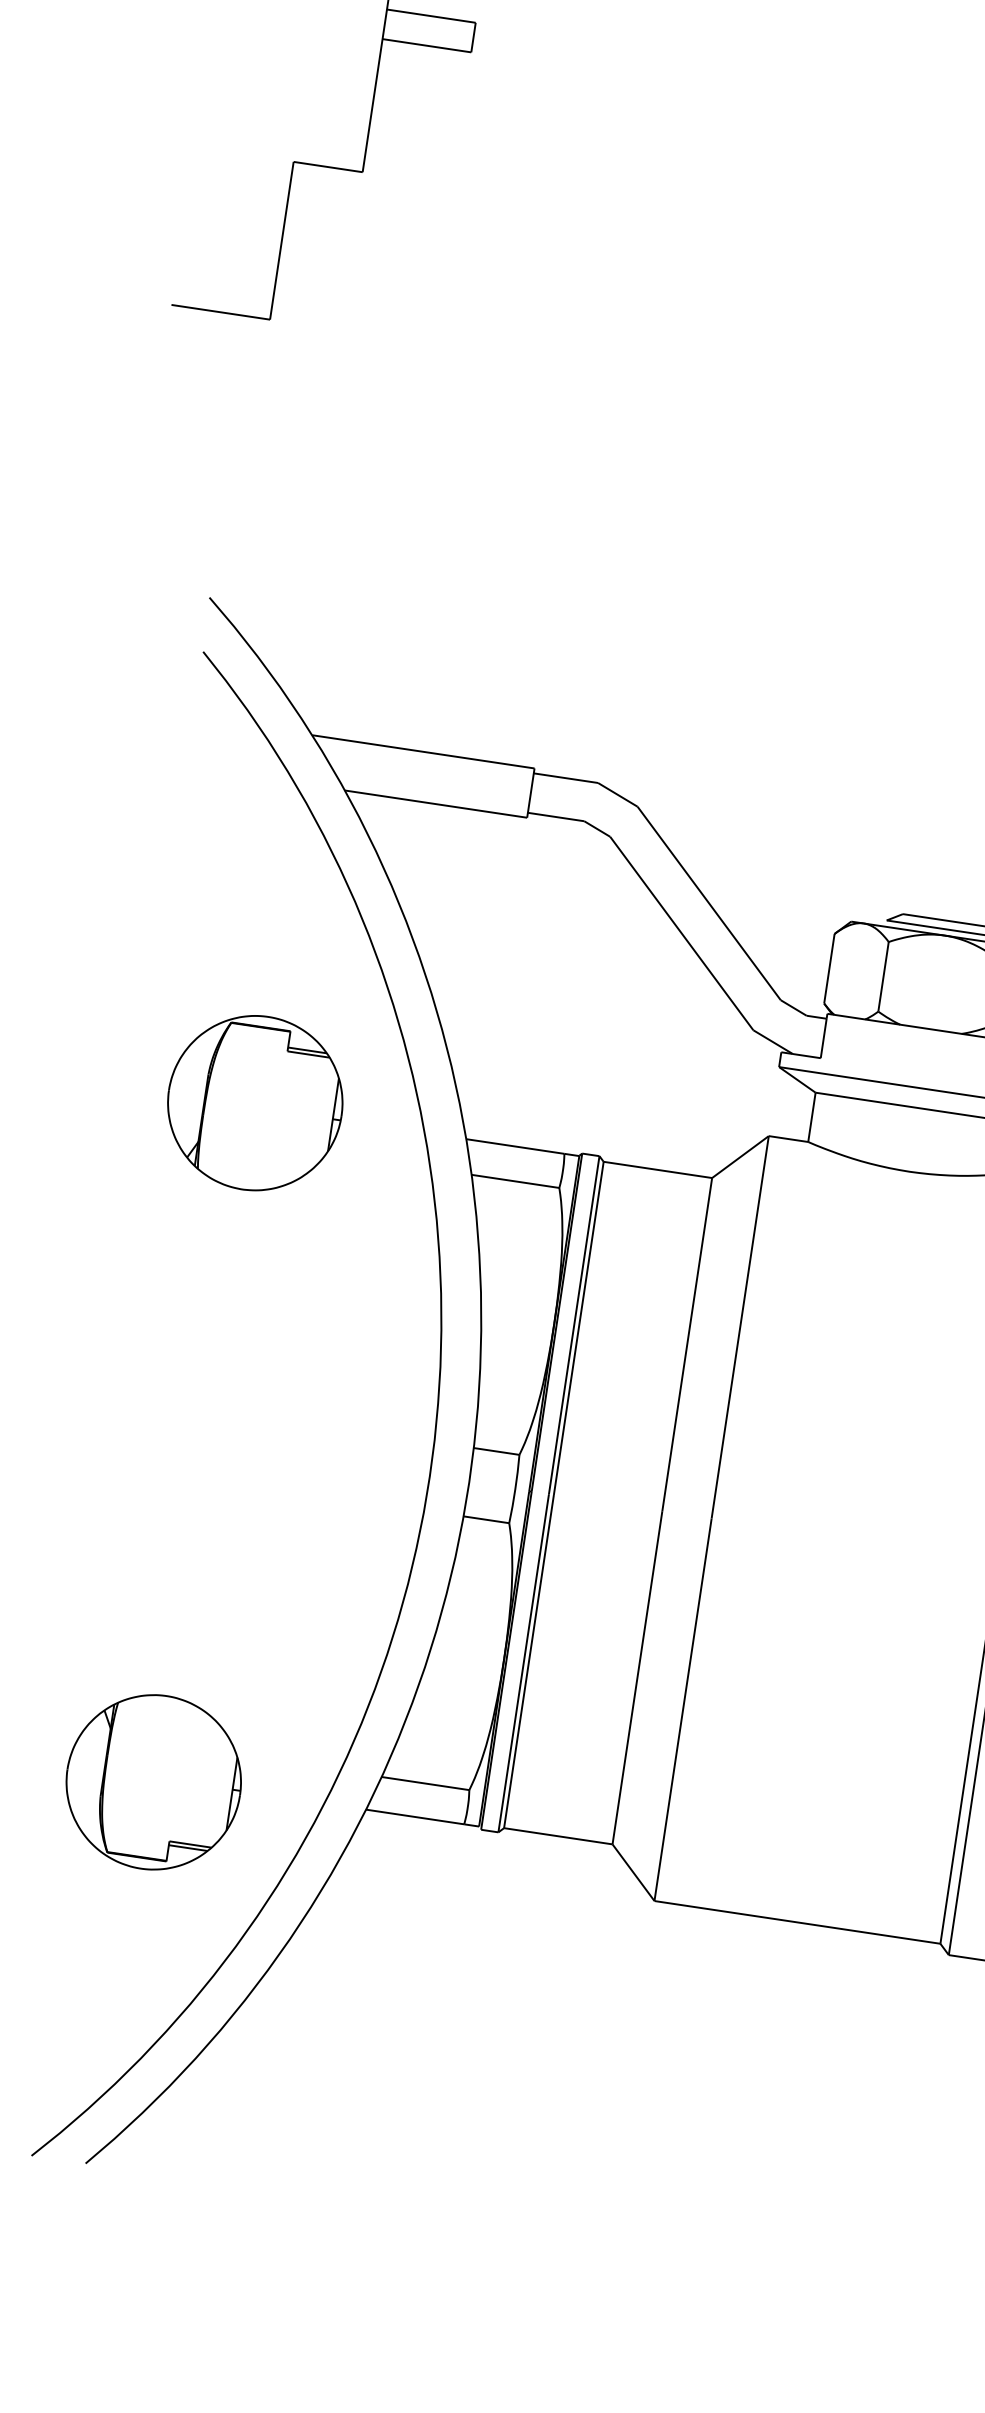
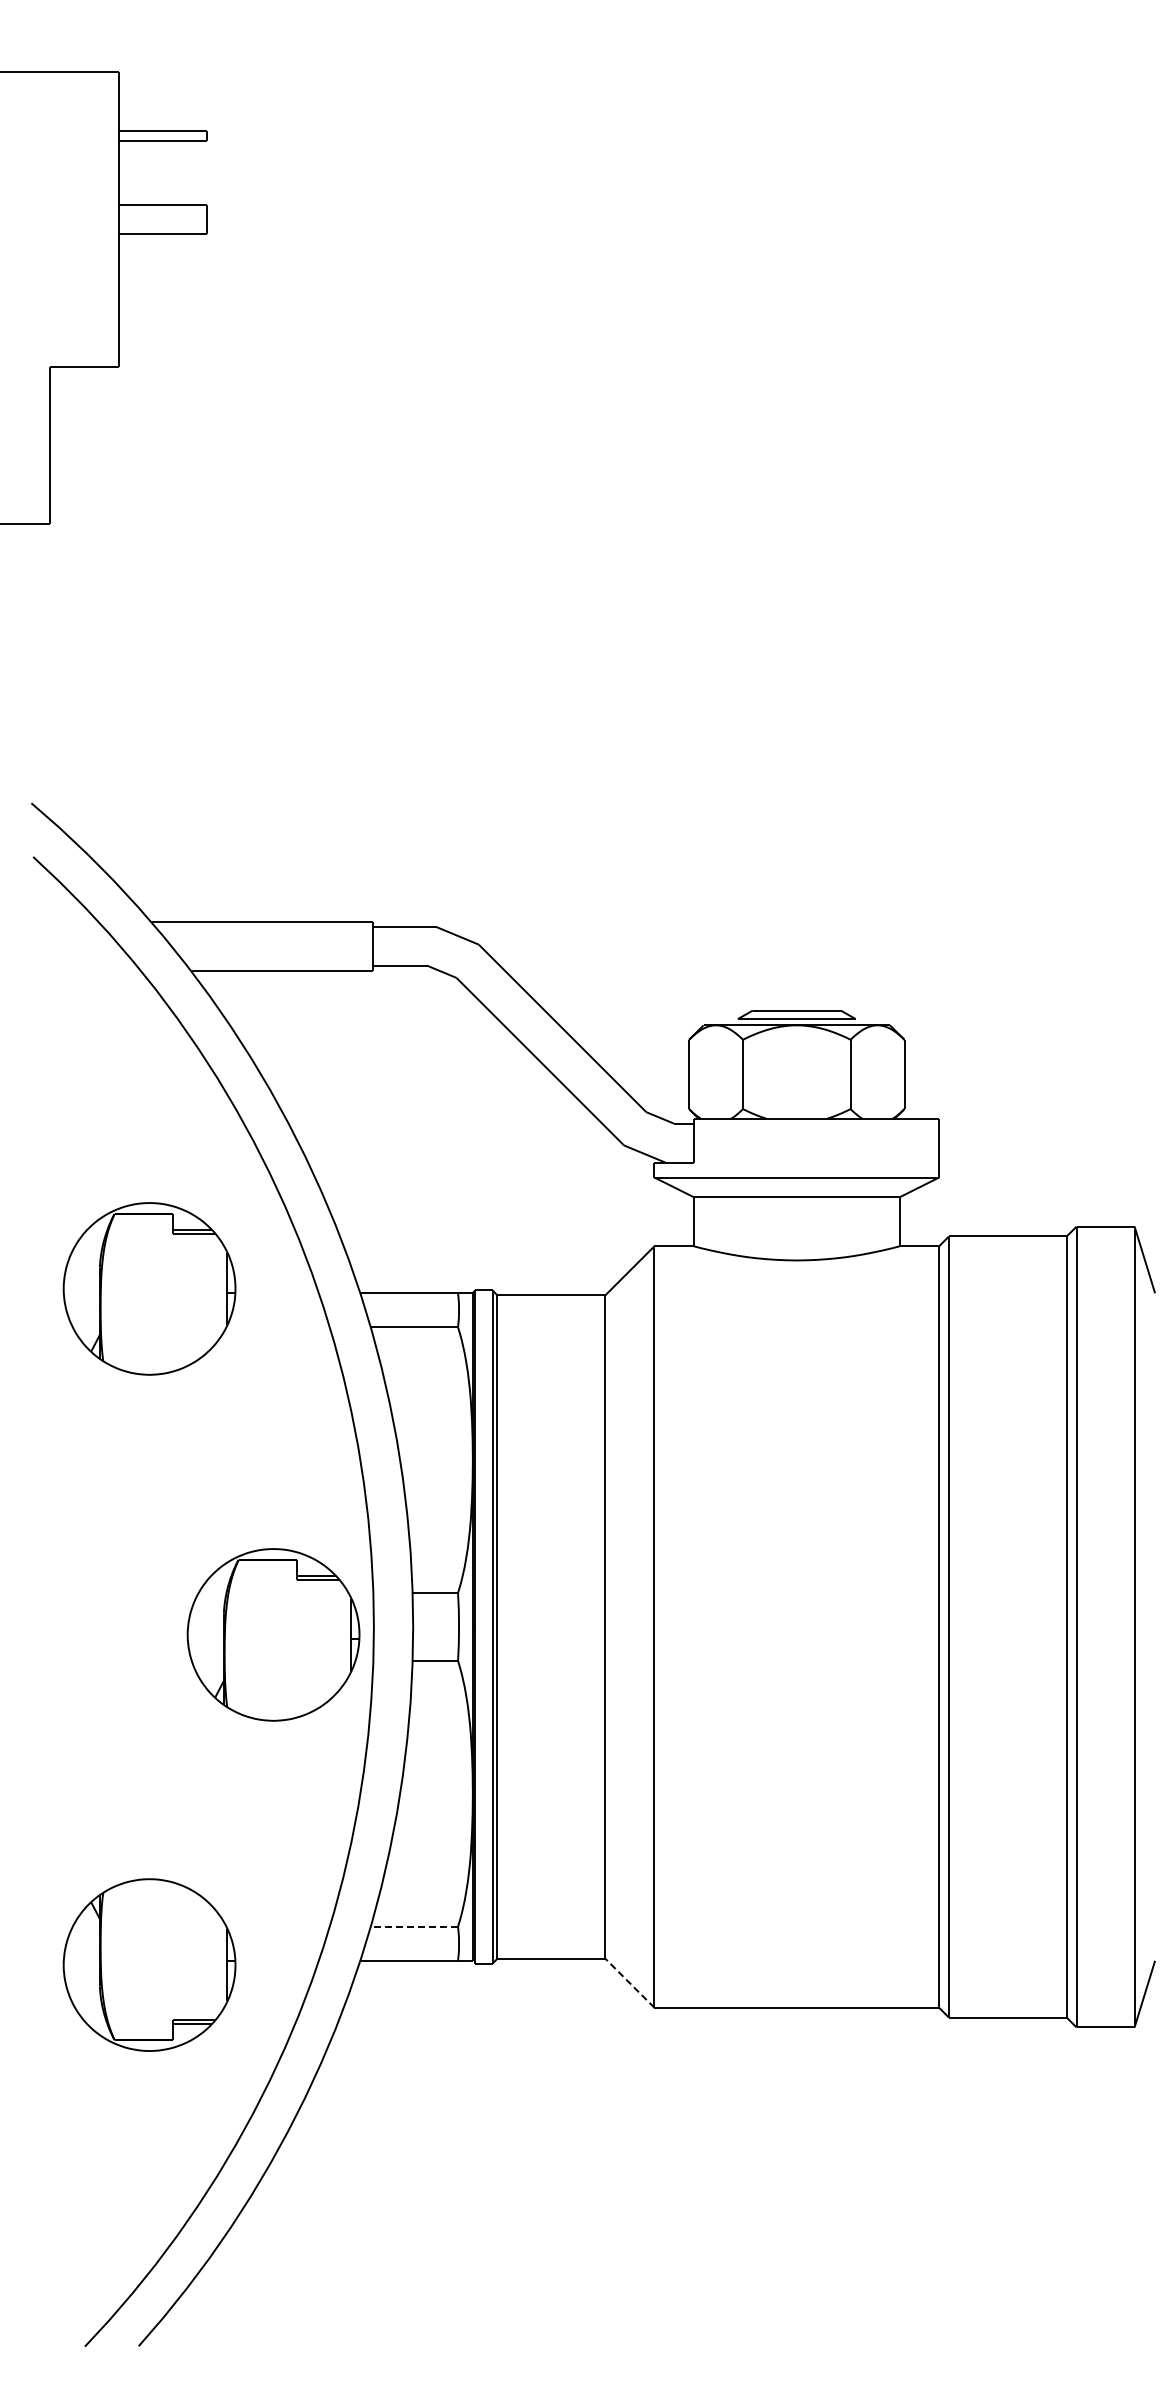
part: (327, 1468) -> (273, 1634), added
line: (425, 1783) -> (414, 1926), solid -> dashed
line: (633, 1872) -> (629, 1983), solid -> dashed

